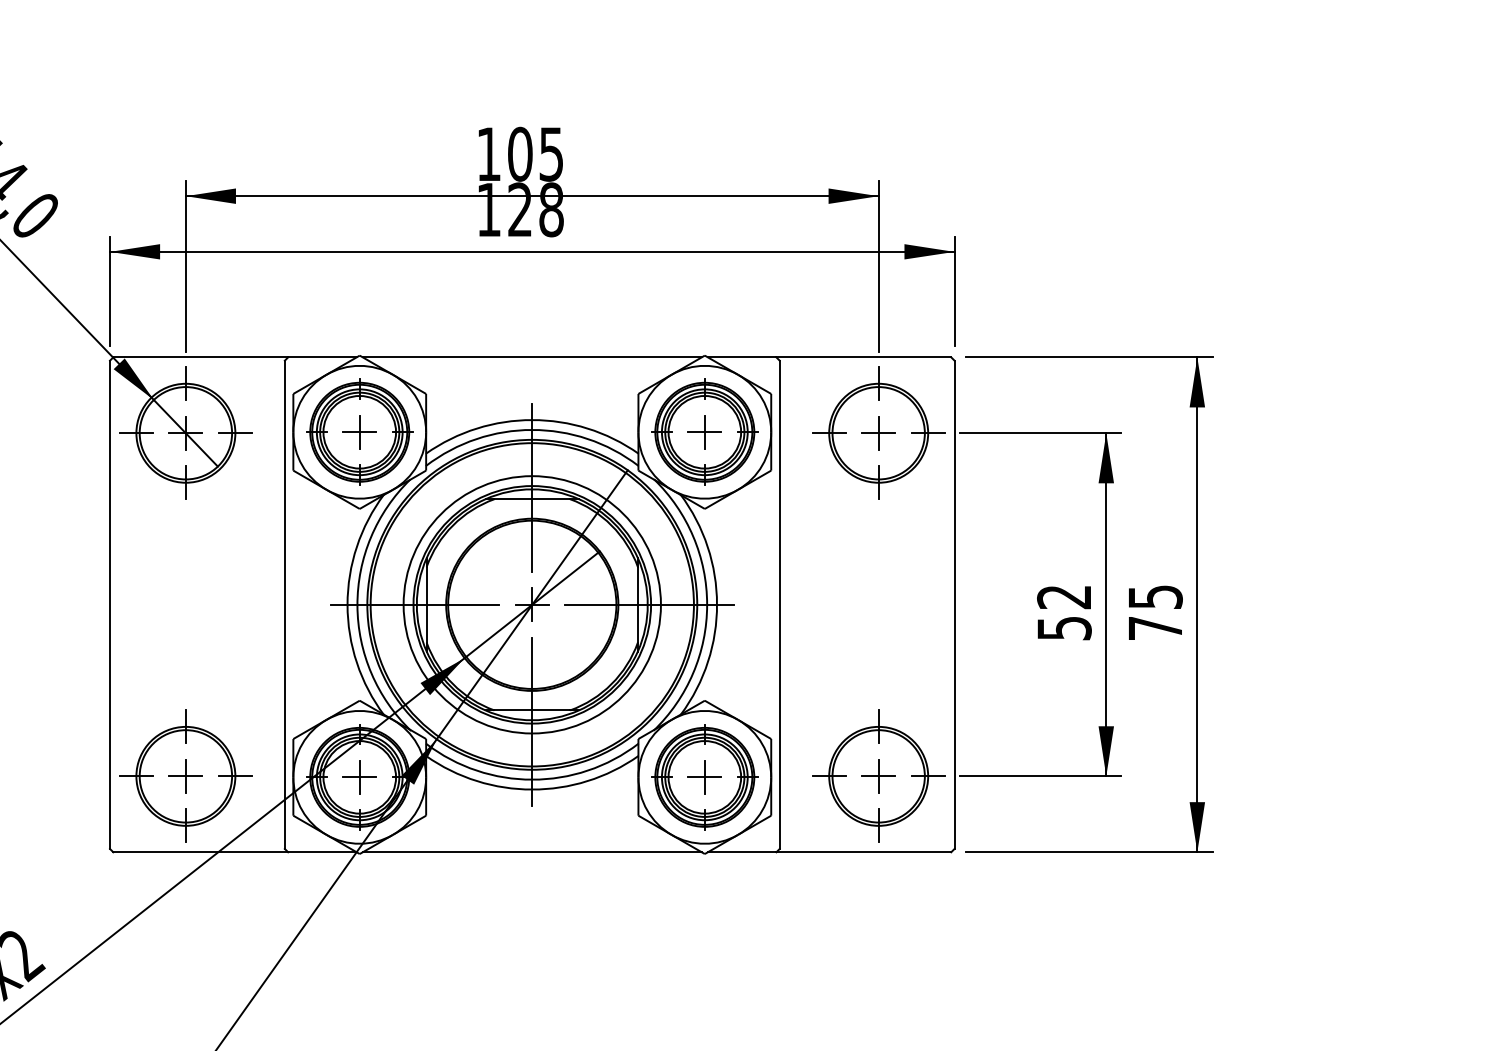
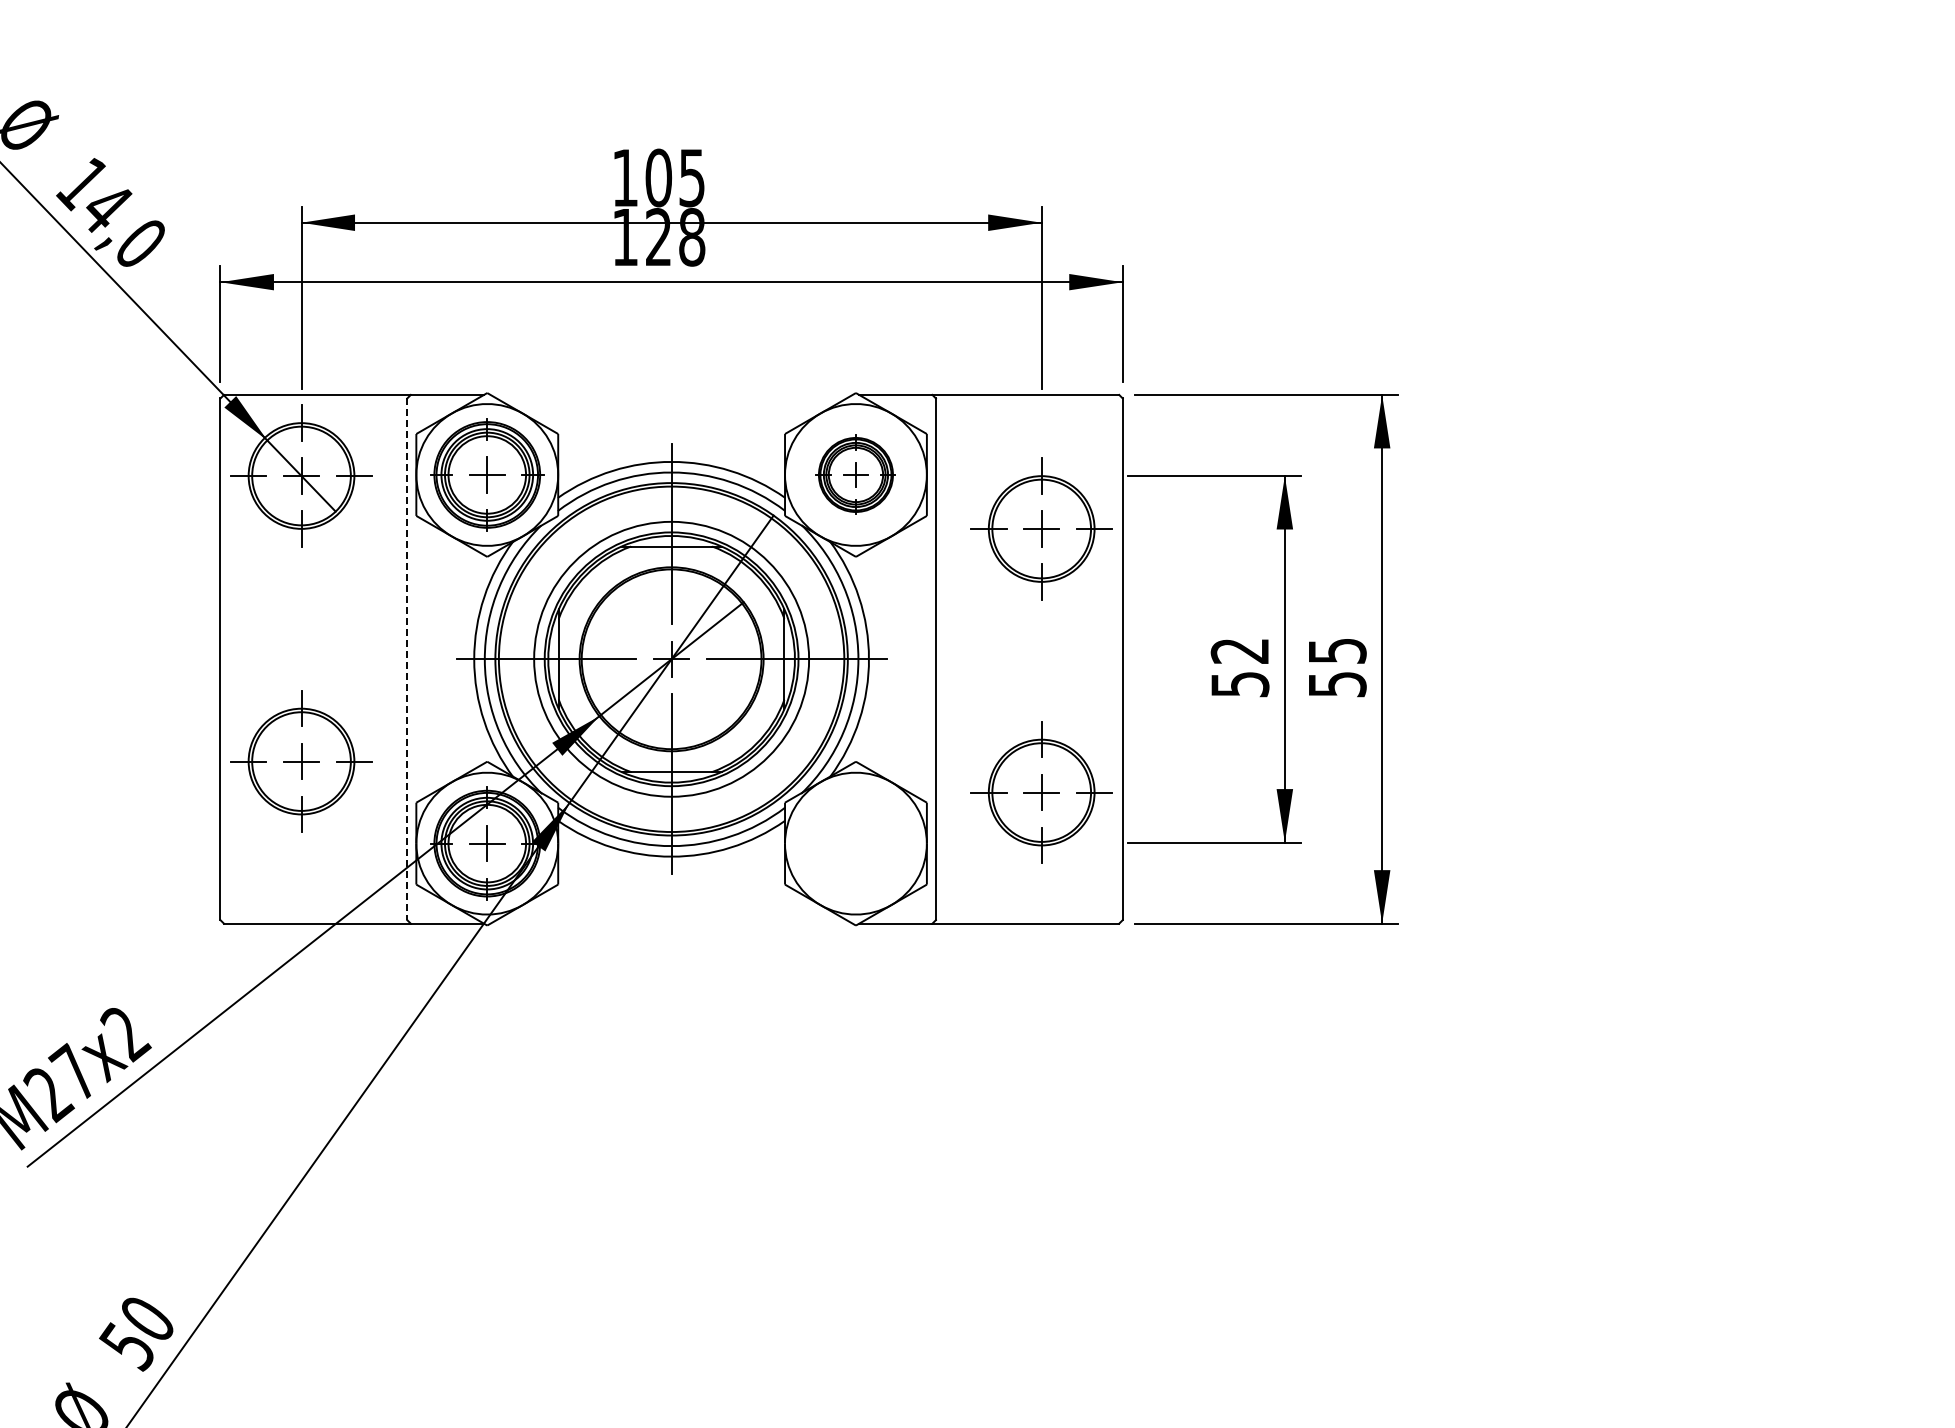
line: (532, 356) -> (671, 394), removed
part: (704, 431) -> (855, 474), size x0.7
part: (878, 432) -> (1041, 528), moved
line: (285, 605) -> (407, 659), solid -> dashed
text: (1155, 628) -> (1337, 684), 75 -> 55
part: (185, 776) -> (301, 761), moved
part: (878, 776) -> (1041, 792), moved
part: (704, 777) -> (855, 843), removed
line: (532, 852) -> (671, 923), removed

